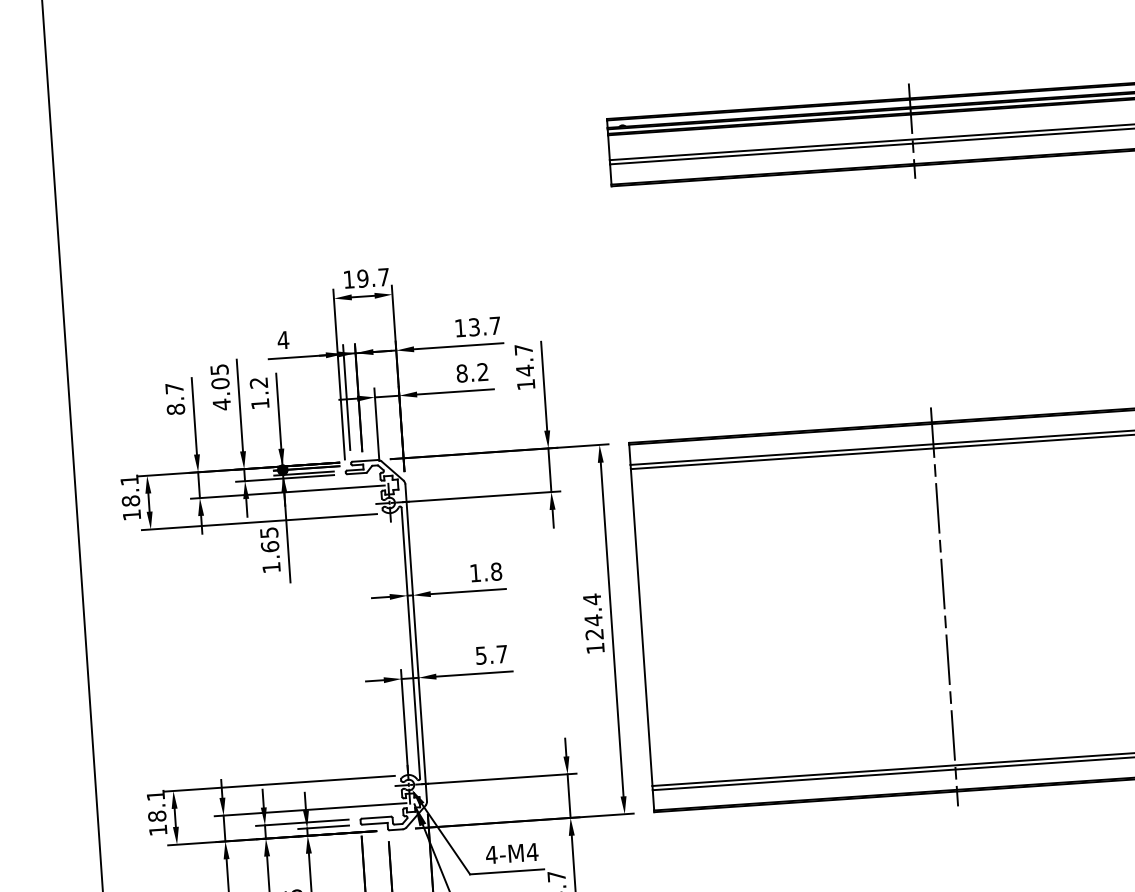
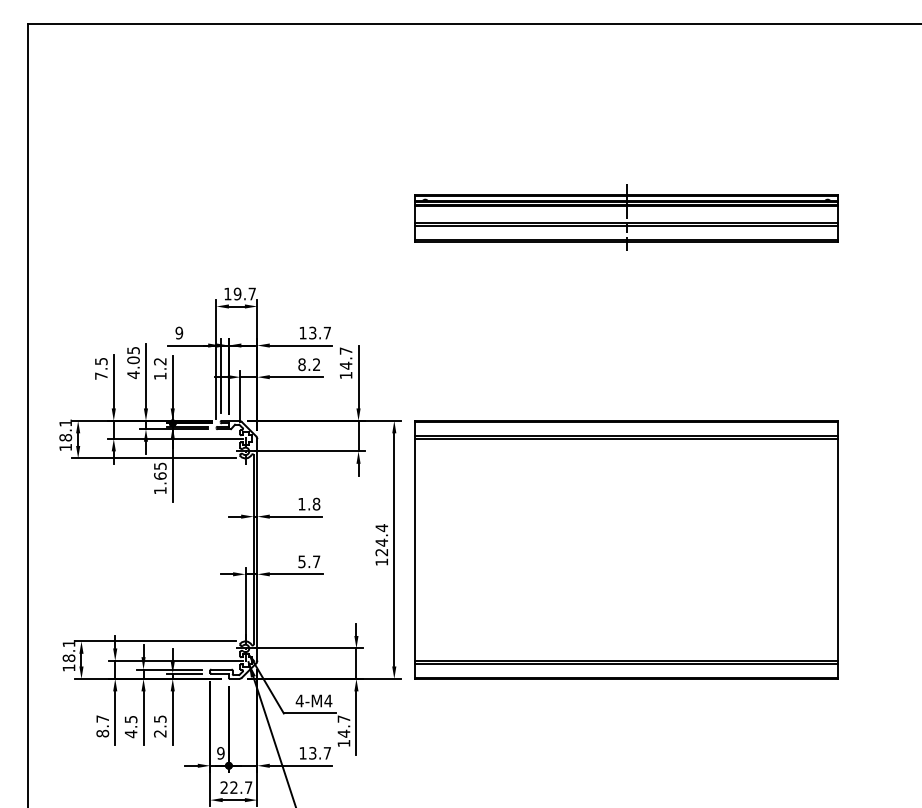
text: (283, 339) -> (179, 332), 4 -> 9
text: (175, 398) -> (101, 368), 8.7 -> 7.5
line: (944, 606) -> (626, 549), removed

